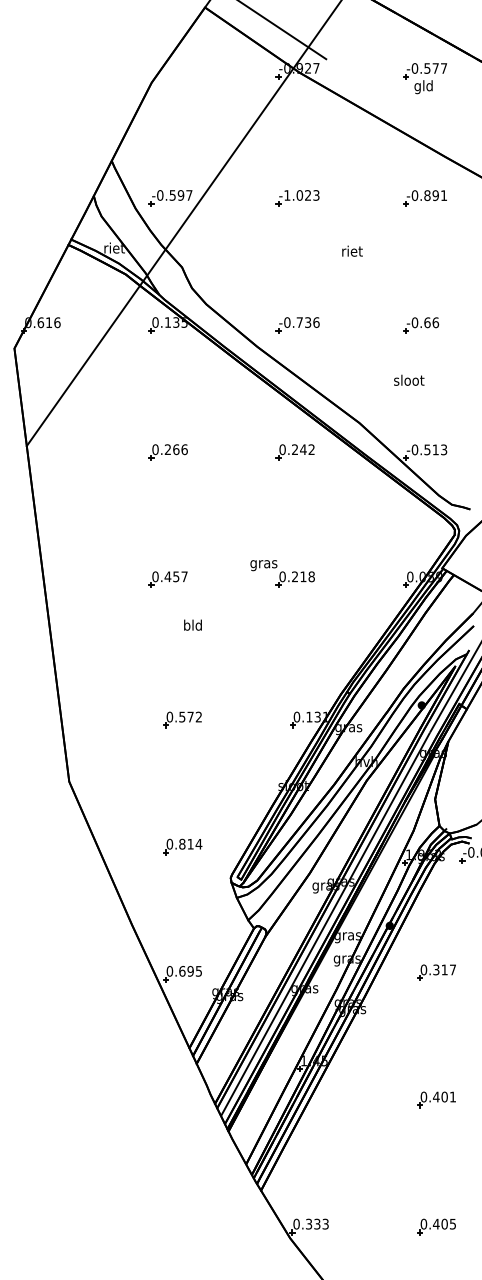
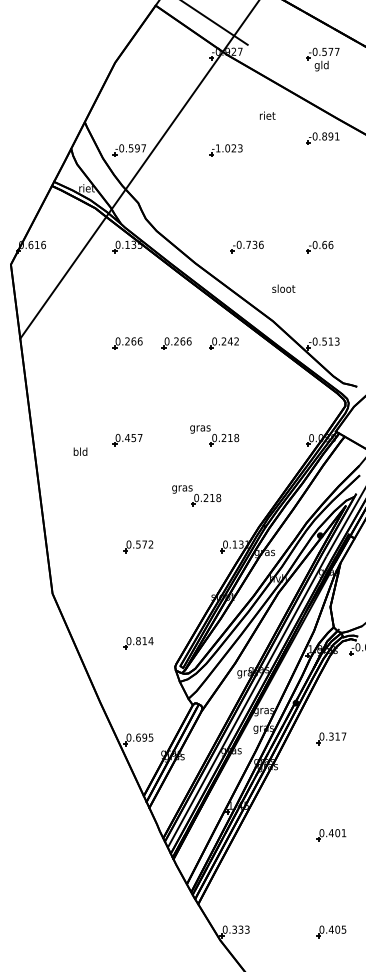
part: (424, 198) -> (322, 138), moved
text: (352, 250) -> (267, 115), moved
part: (296, 324) -> (246, 246), moved
text: (408, 379) -> (283, 288), moved
part: (232, 452) -> (176, 343), added
text: (192, 624) -> (80, 451), moved
part: (258, 652) -> (196, 495), added

